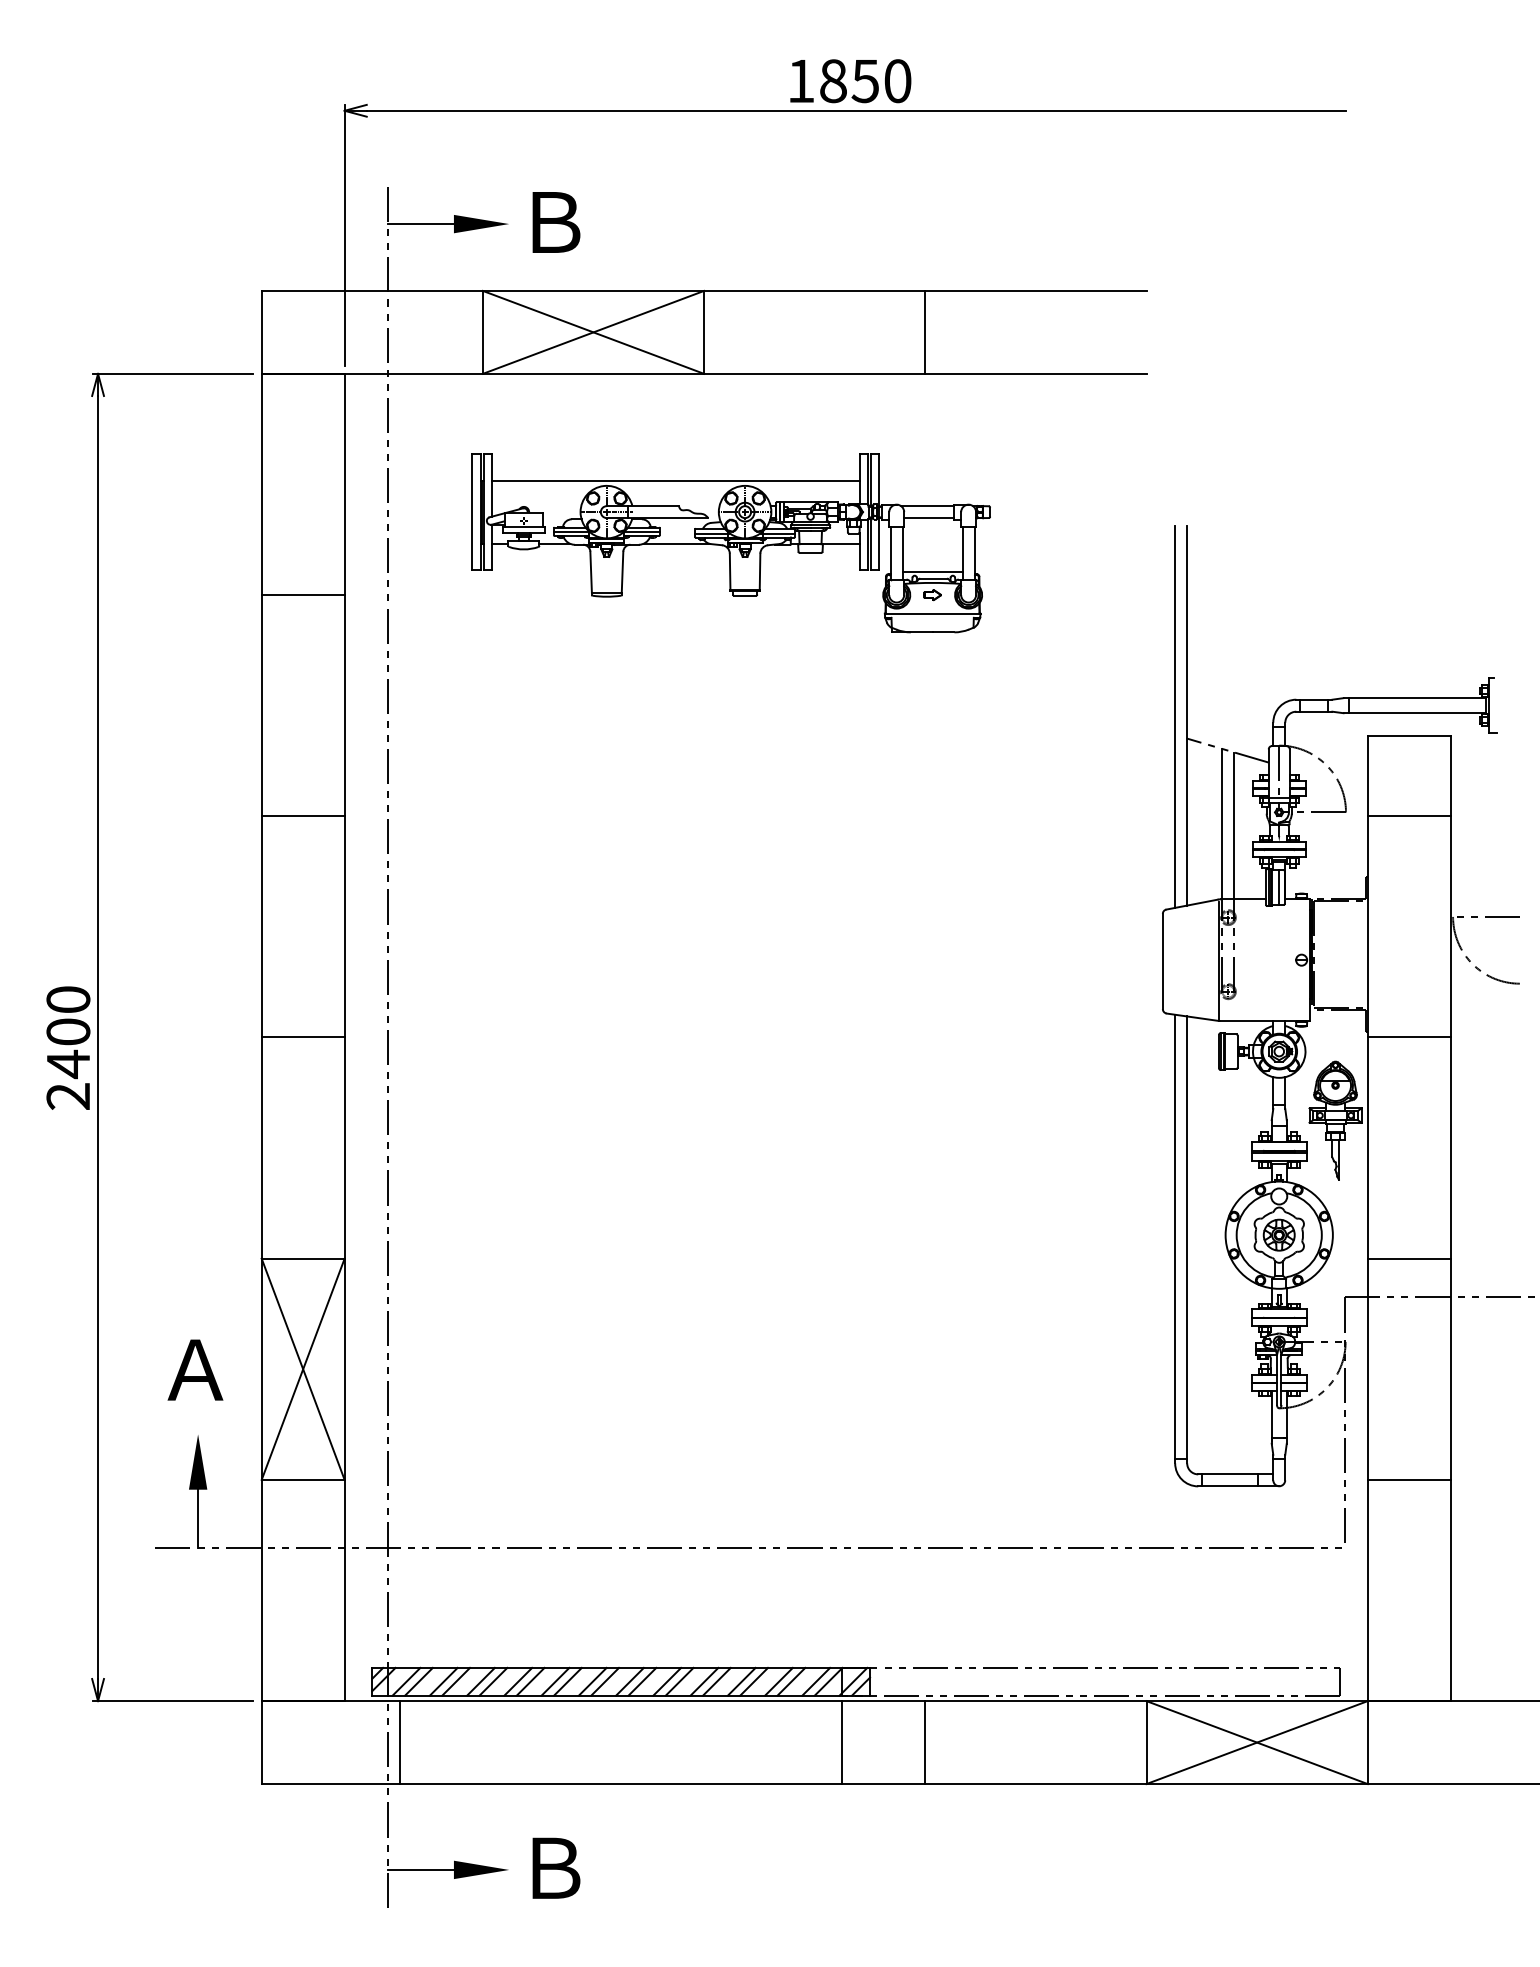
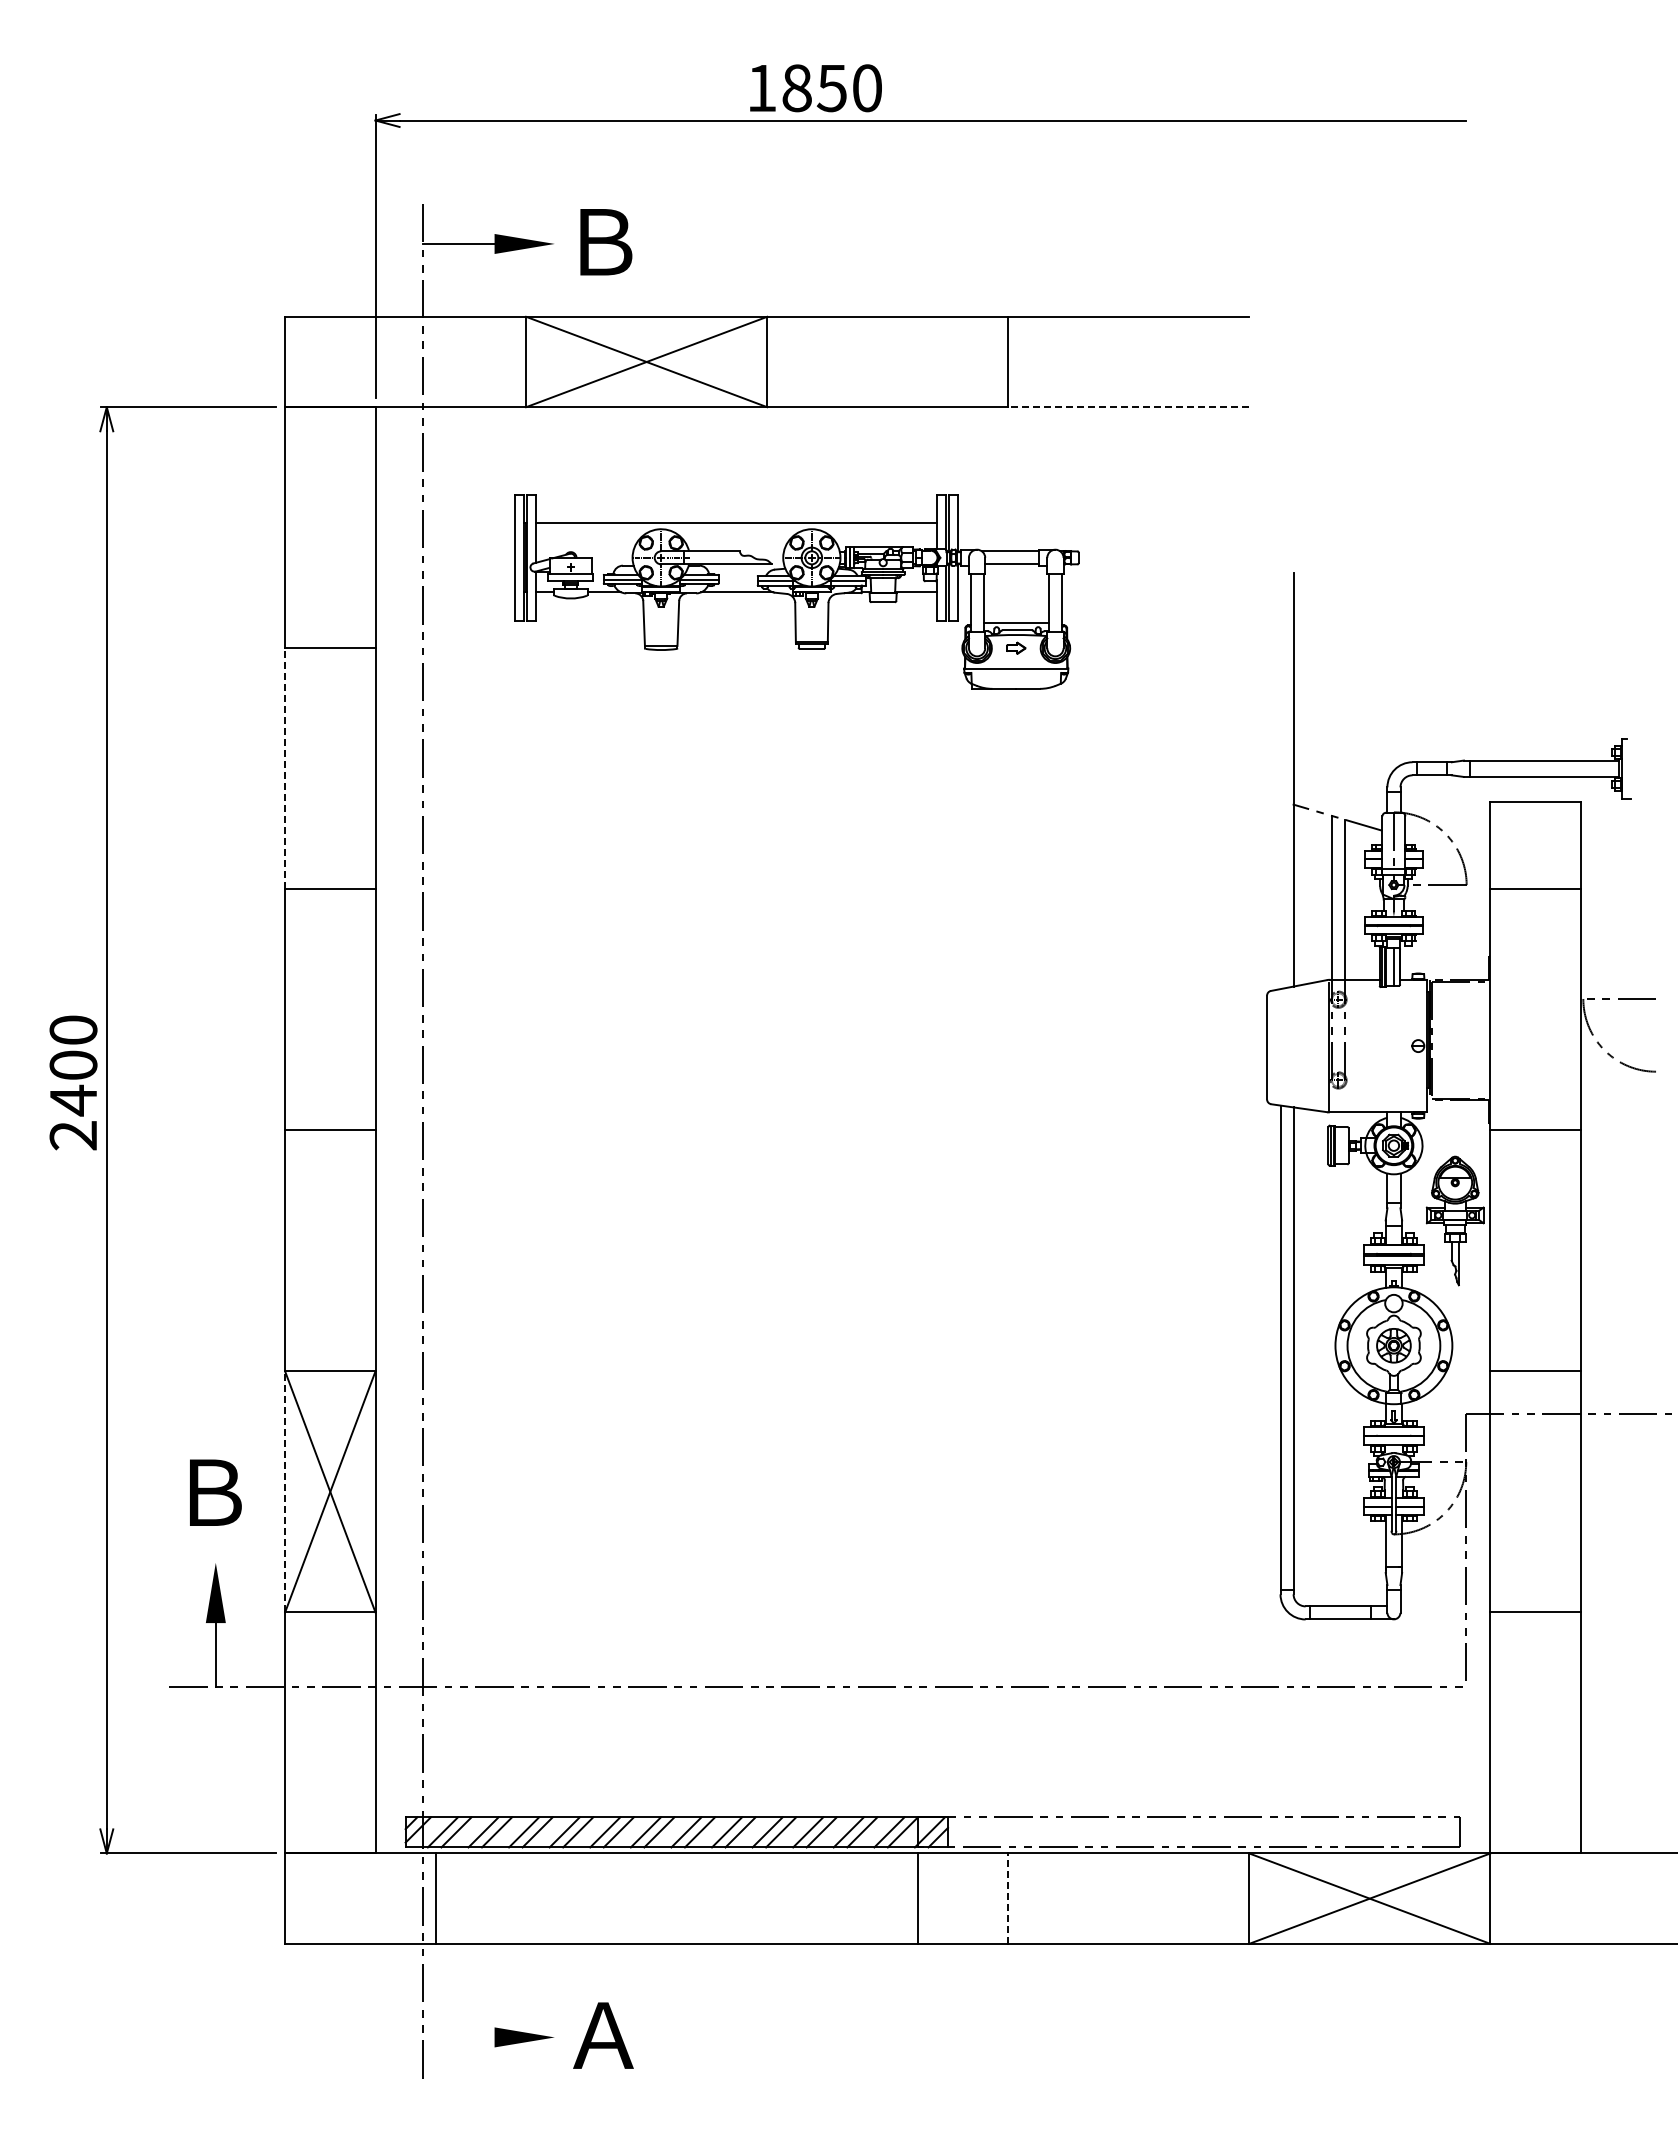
text: (850, 81) -> (815, 88), moved
line: (1035, 374) -> (1128, 407), solid -> dashed
line: (262, 705) -> (285, 768), solid -> dashed
line: (1175, 717) -> (1280, 781), removed
text: (68, 1047) -> (73, 1082), moved
line: (262, 1368) -> (285, 1491), solid -> dashed
text: (195, 1369) -> (212, 1492), Ａ -> Ｂ
line: (925, 1742) -> (1008, 1898), solid -> dashed
text: (553, 1868) -> (603, 2035), Ｂ -> Ａ
line: (420, 1869) -> (458, 2037), removed

